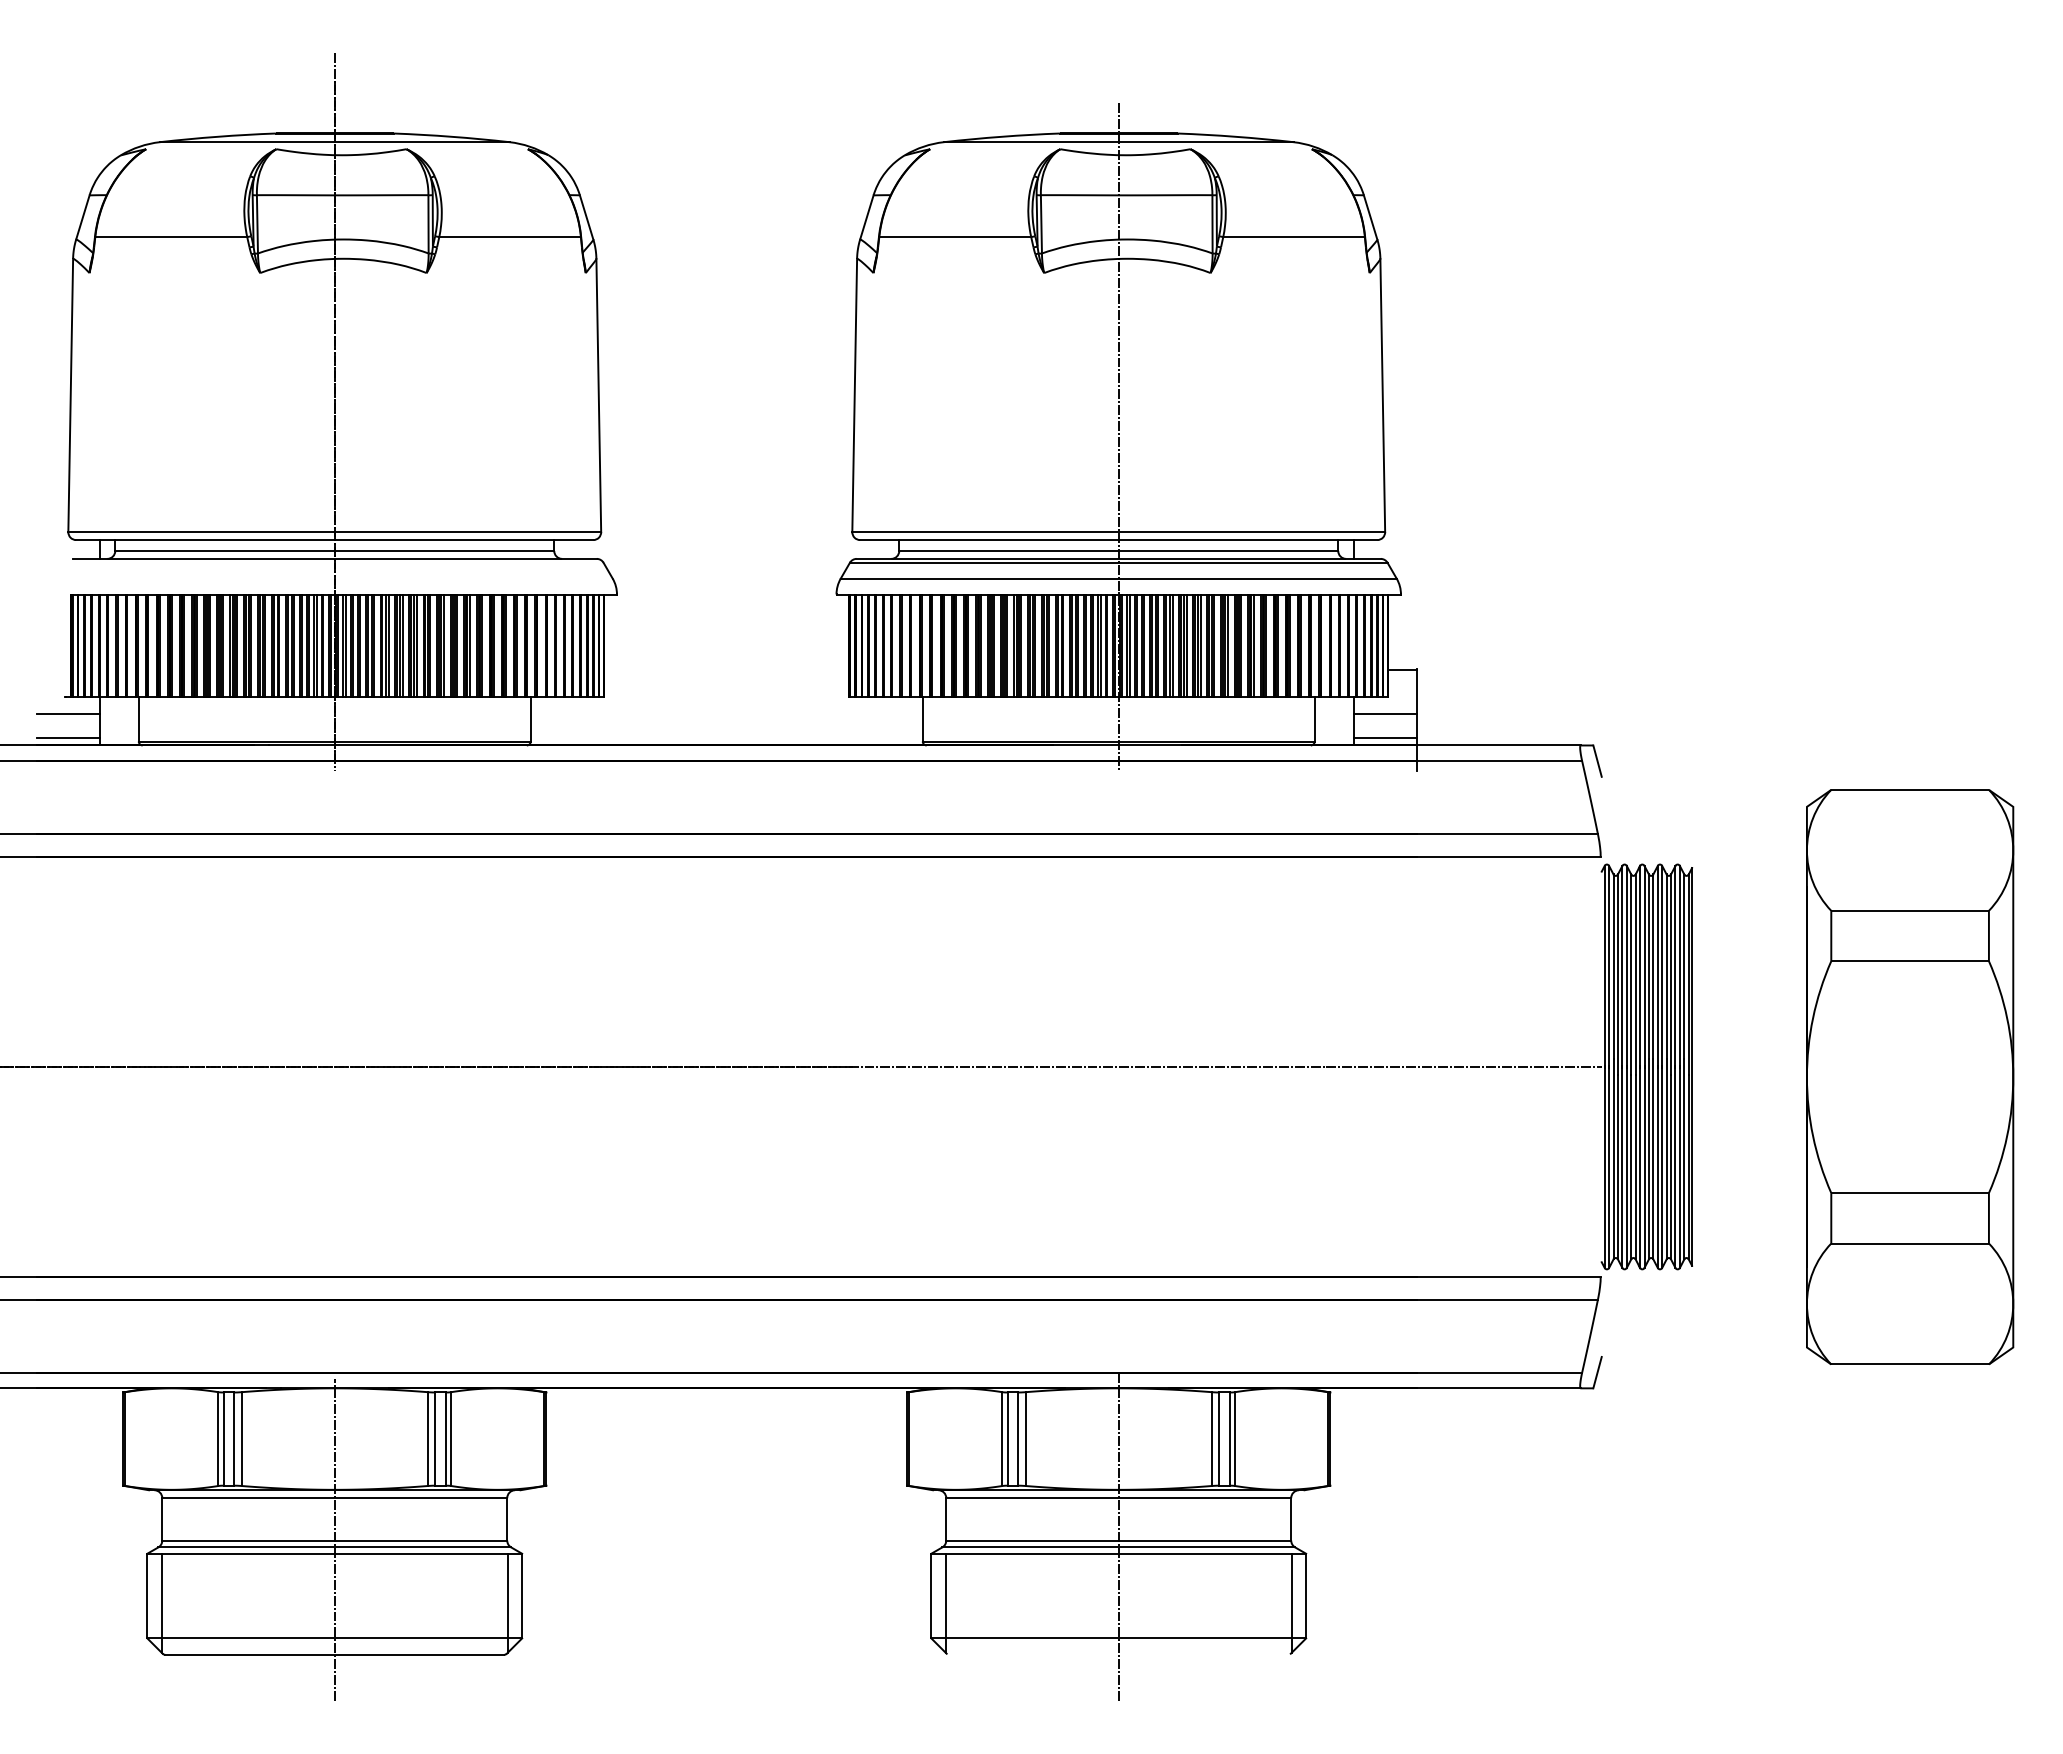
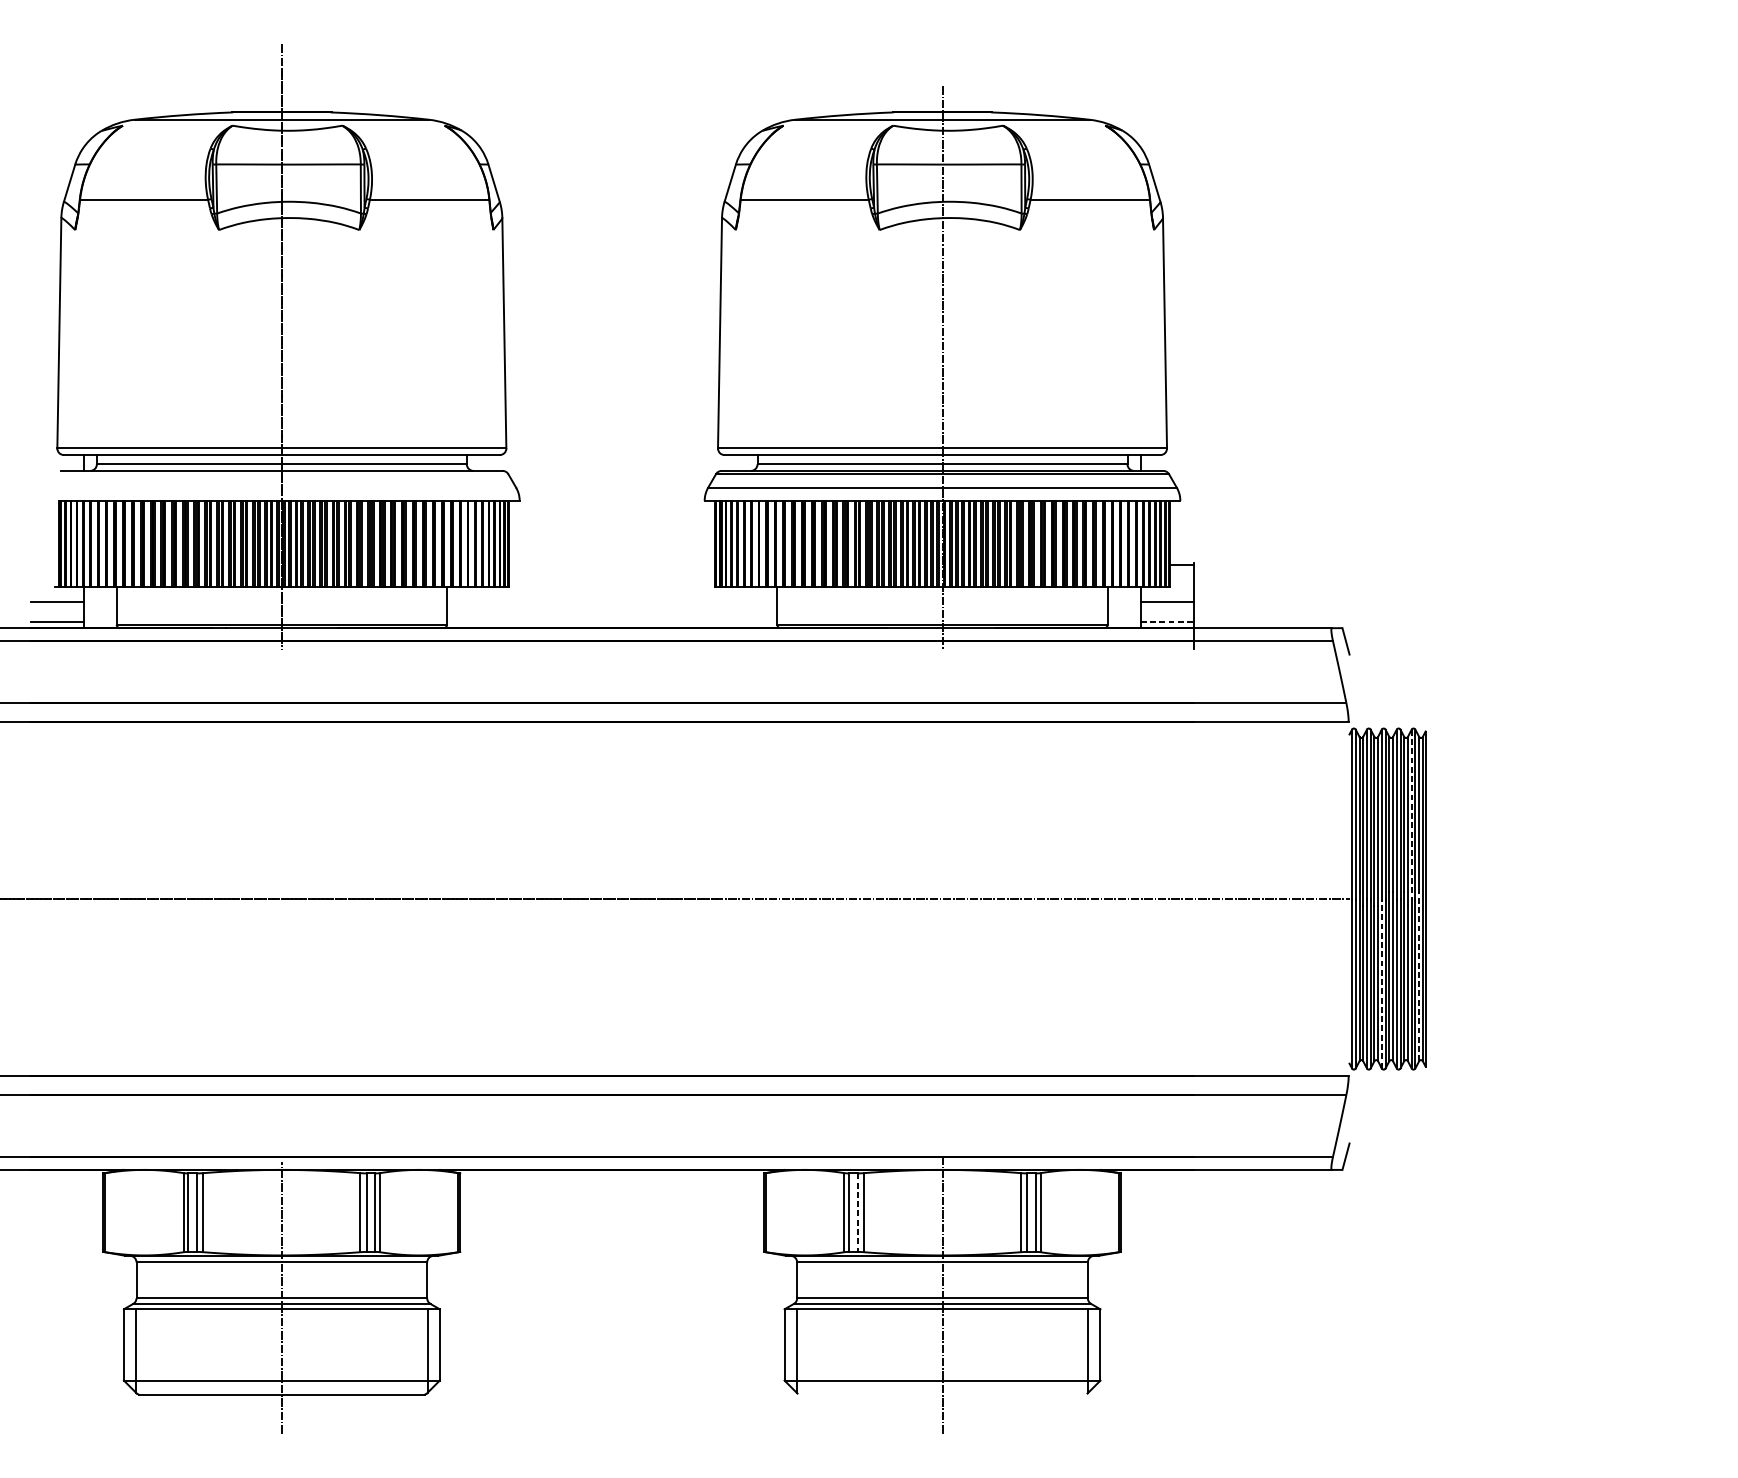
line: (1385, 737) -> (1167, 621), solid -> dashed
line: (1675, 966) -> (1411, 814), solid -> dashed
part: (1910, 1076) -> (1609, 907), removed
line: (1684, 1158) -> (1419, 976), solid -> dashed
line: (1640, 1167) -> (1382, 983), solid -> dashed
line: (1018, 1439) -> (858, 1213), solid -> dashed

